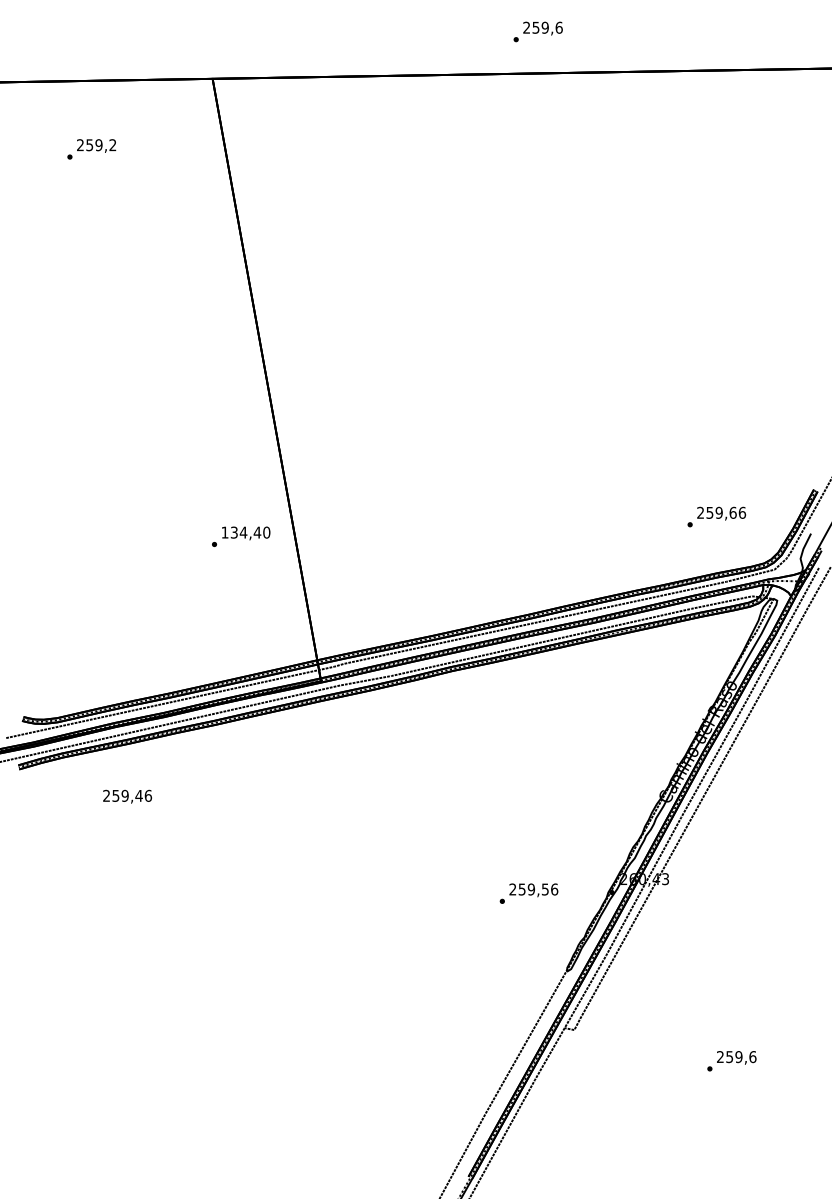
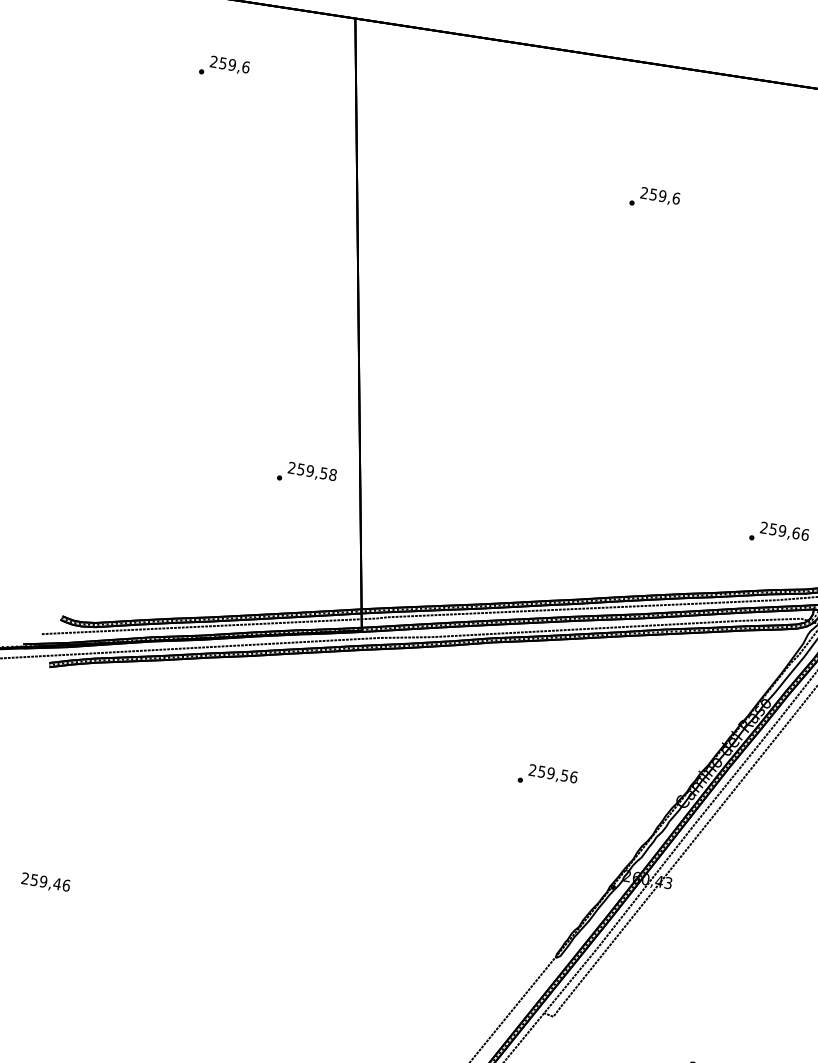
text: (537, 31) -> (654, 198), moved
text: (112, 145) -> (245, 67), 259,2 -> 259,6
text: (245, 532) -> (312, 471), 134,40 -> 259,58
text: (127, 796) -> (45, 882), moved
text: (528, 893) -> (547, 776), moved

